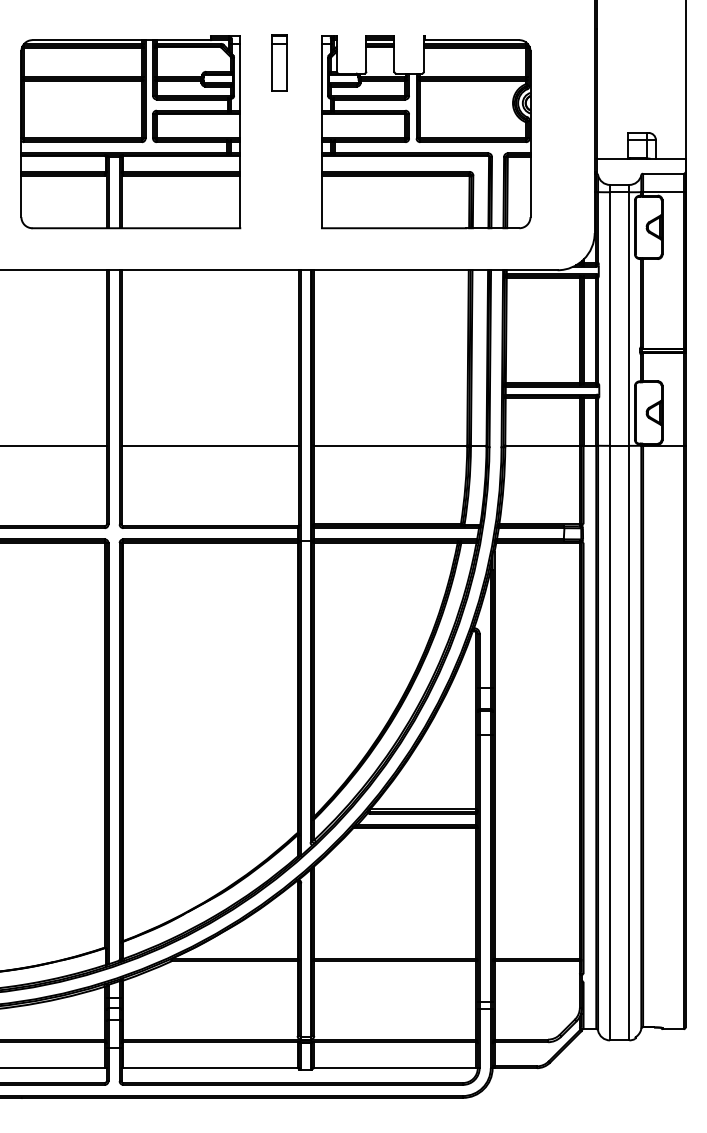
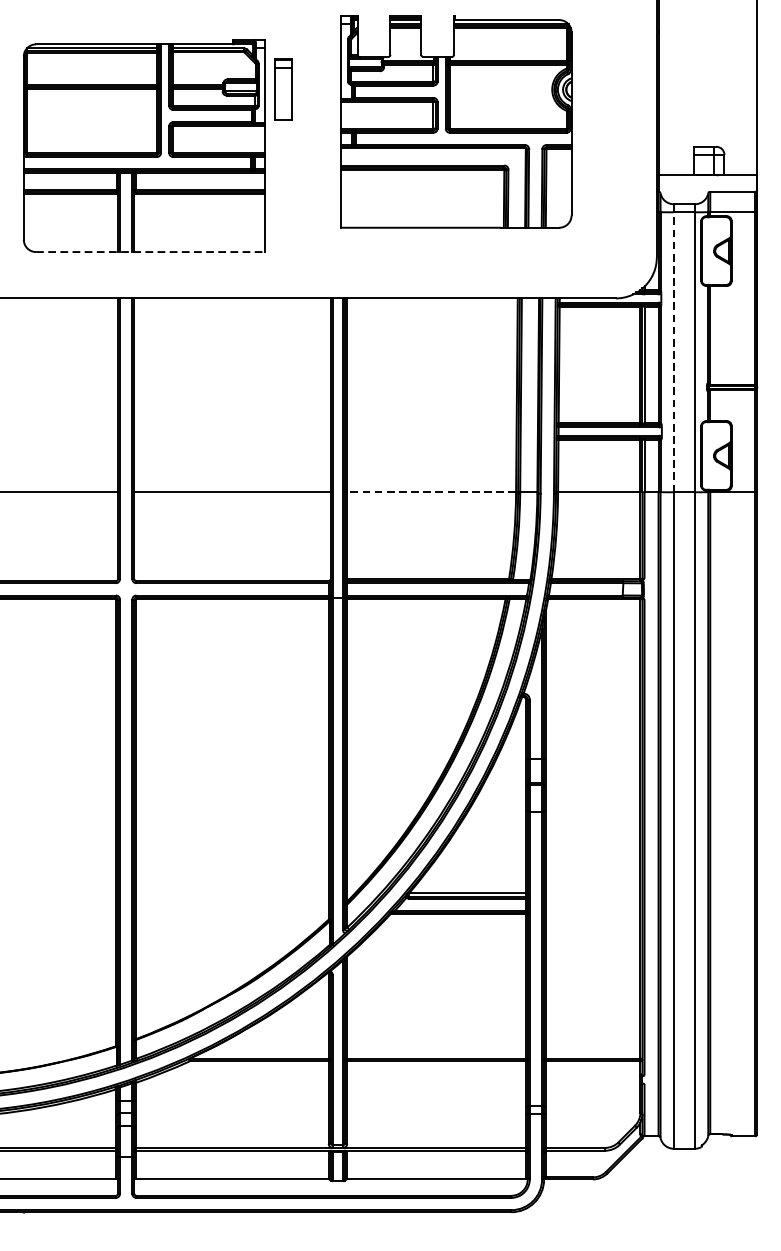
part: (279, 62) -> (283, 88), moved
part: (426, 132) -> (456, 122), moved
line: (136, 228) -> (150, 252), solid -> dashed
line: (610, 319) -> (674, 352), solid -> dashed
line: (390, 445) -> (431, 491), solid -> dashed

